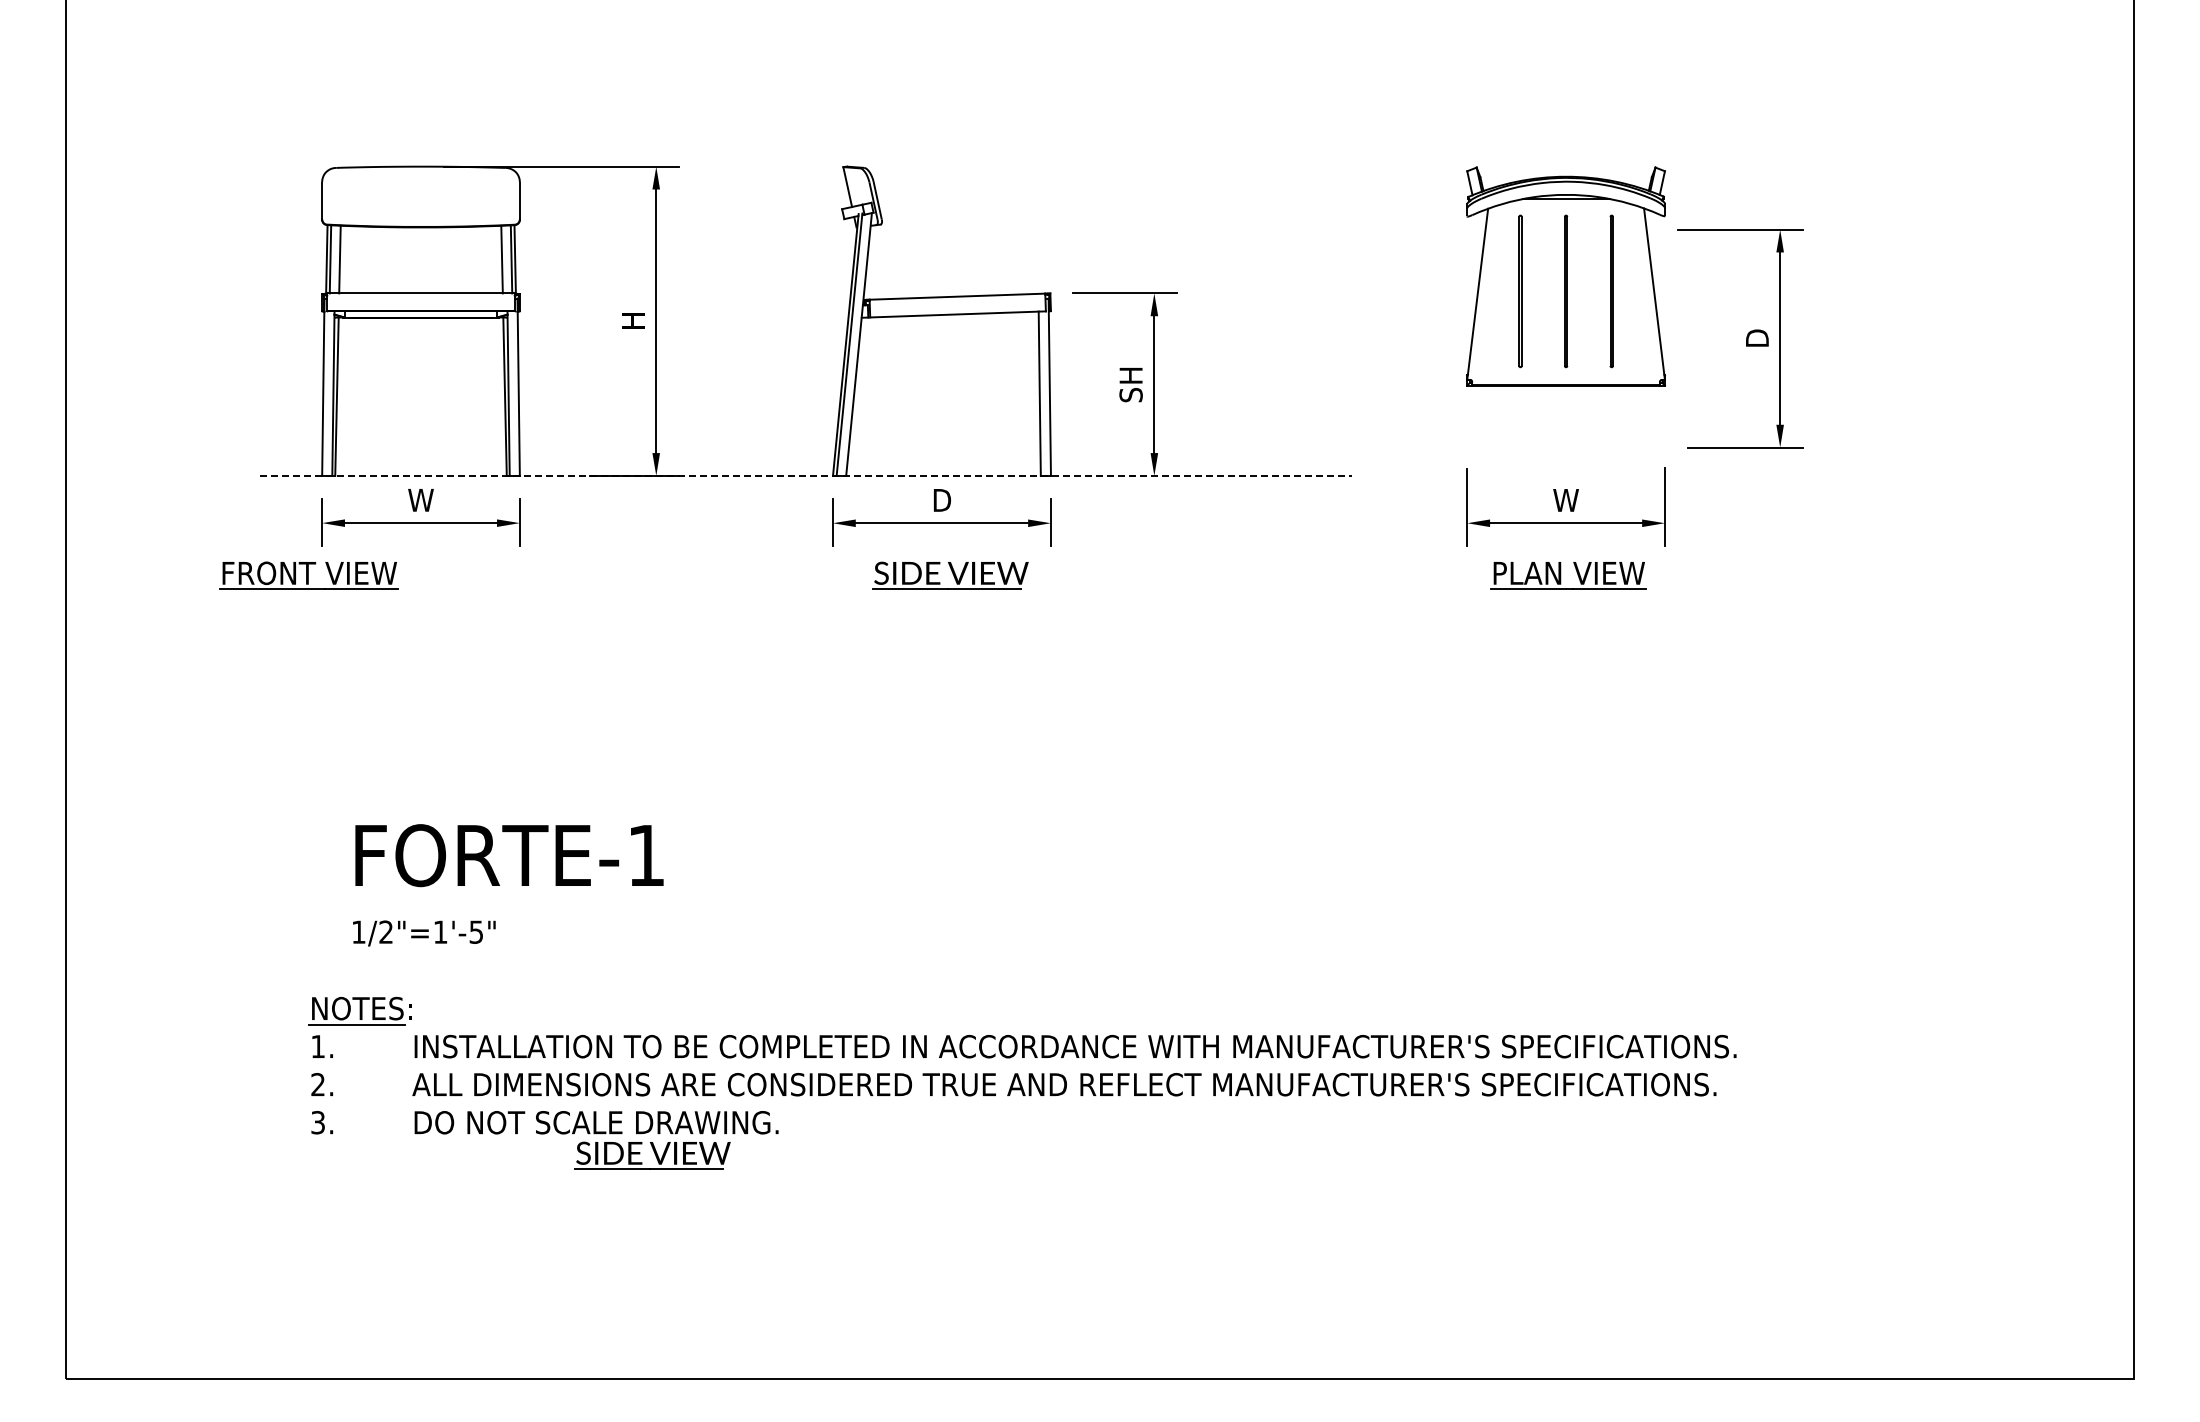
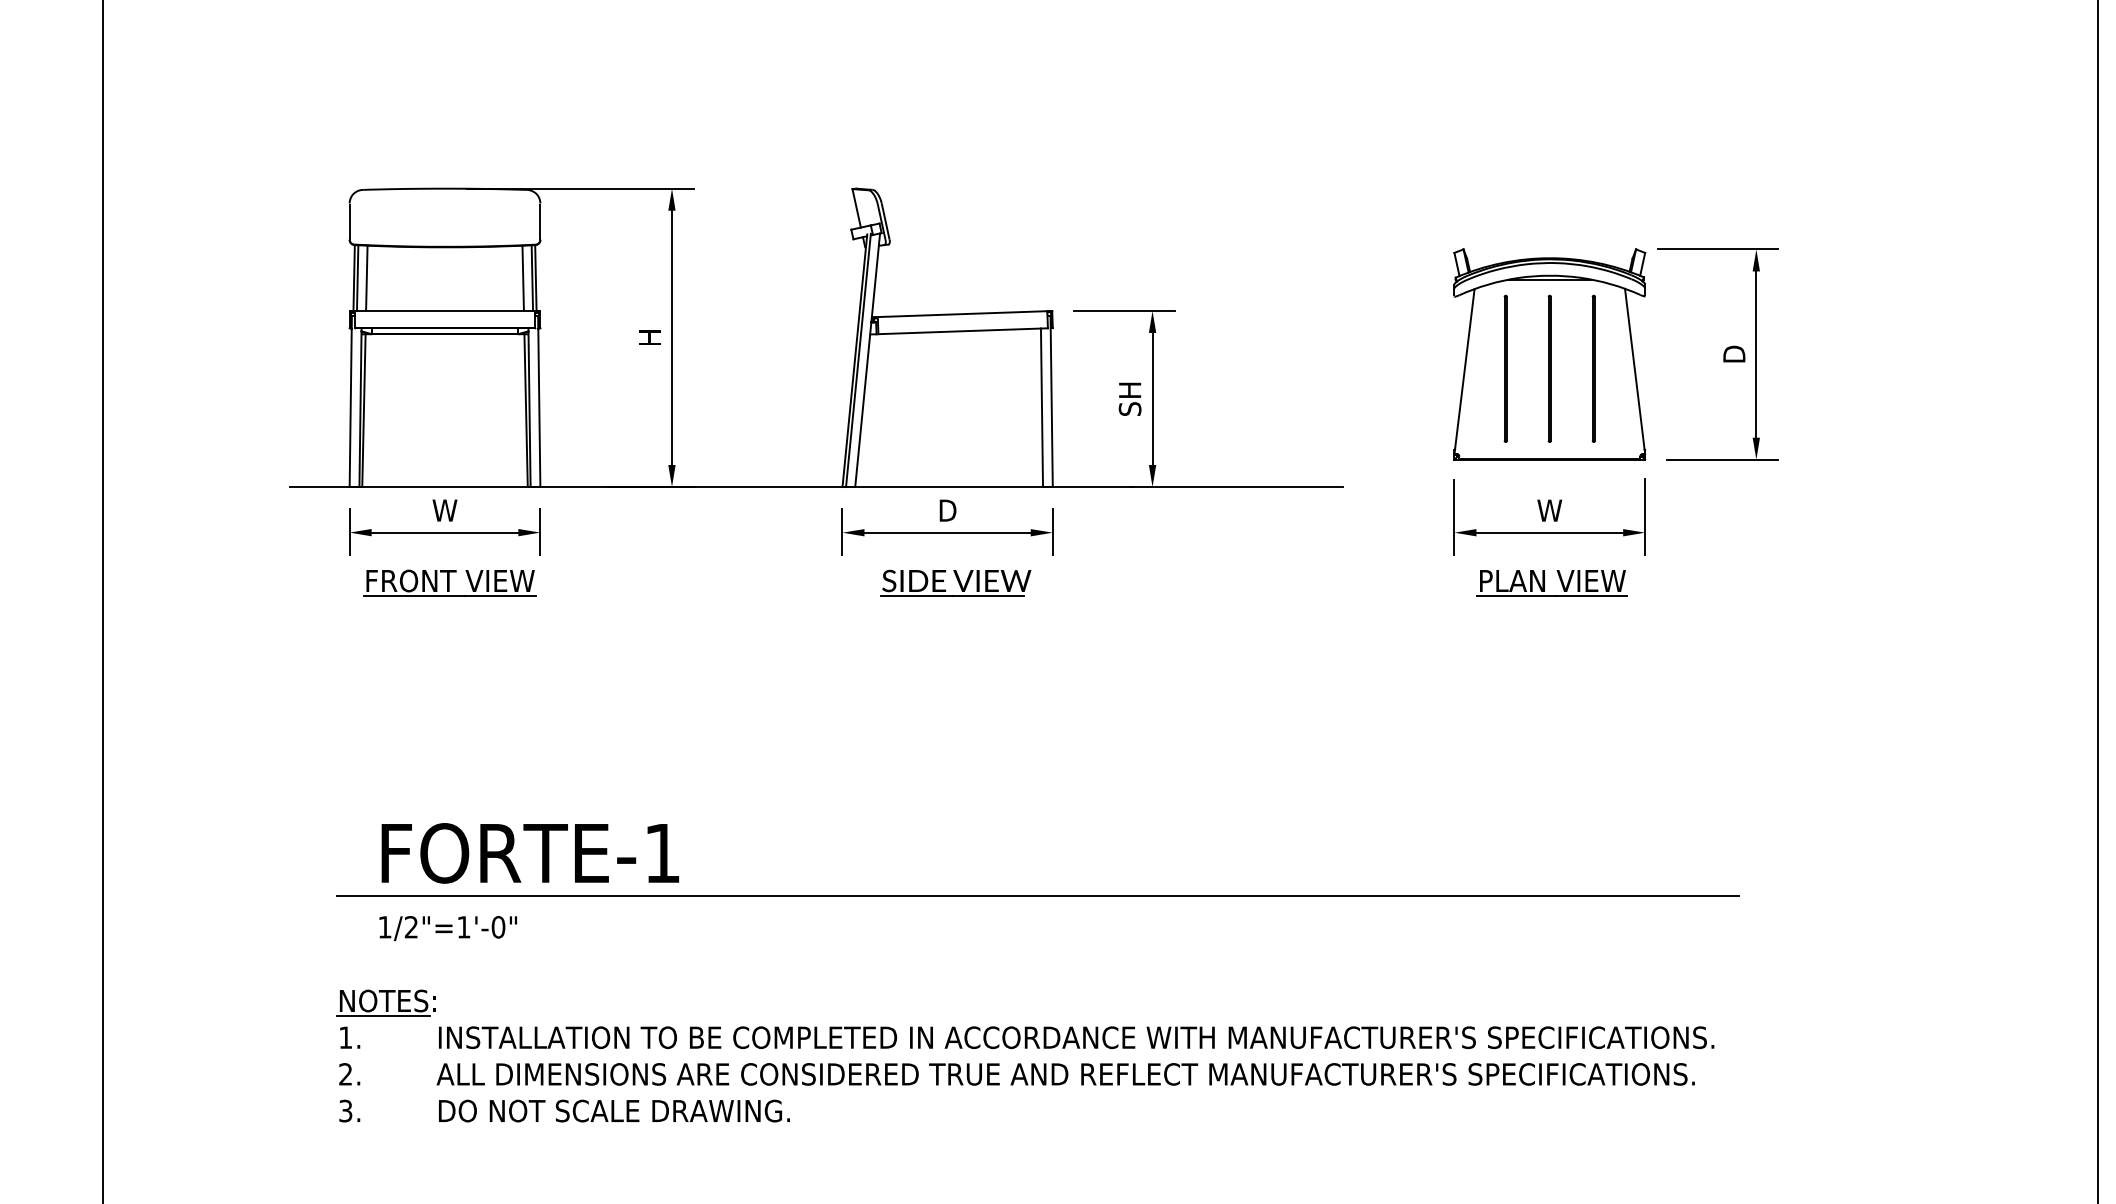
part: (1565, 276) -> (1549, 354), moved
line: (806, 475) -> (816, 486), dashed -> solid
part: (308, 575) -> (449, 583), moved
line: (1035, 899) -> (1037, 895), added
text: (476, 931) -> (498, 926), 1/2"=1'-5" -> 1/2"=1'-0"
part: (652, 1155) -> (668, 1142), removed

